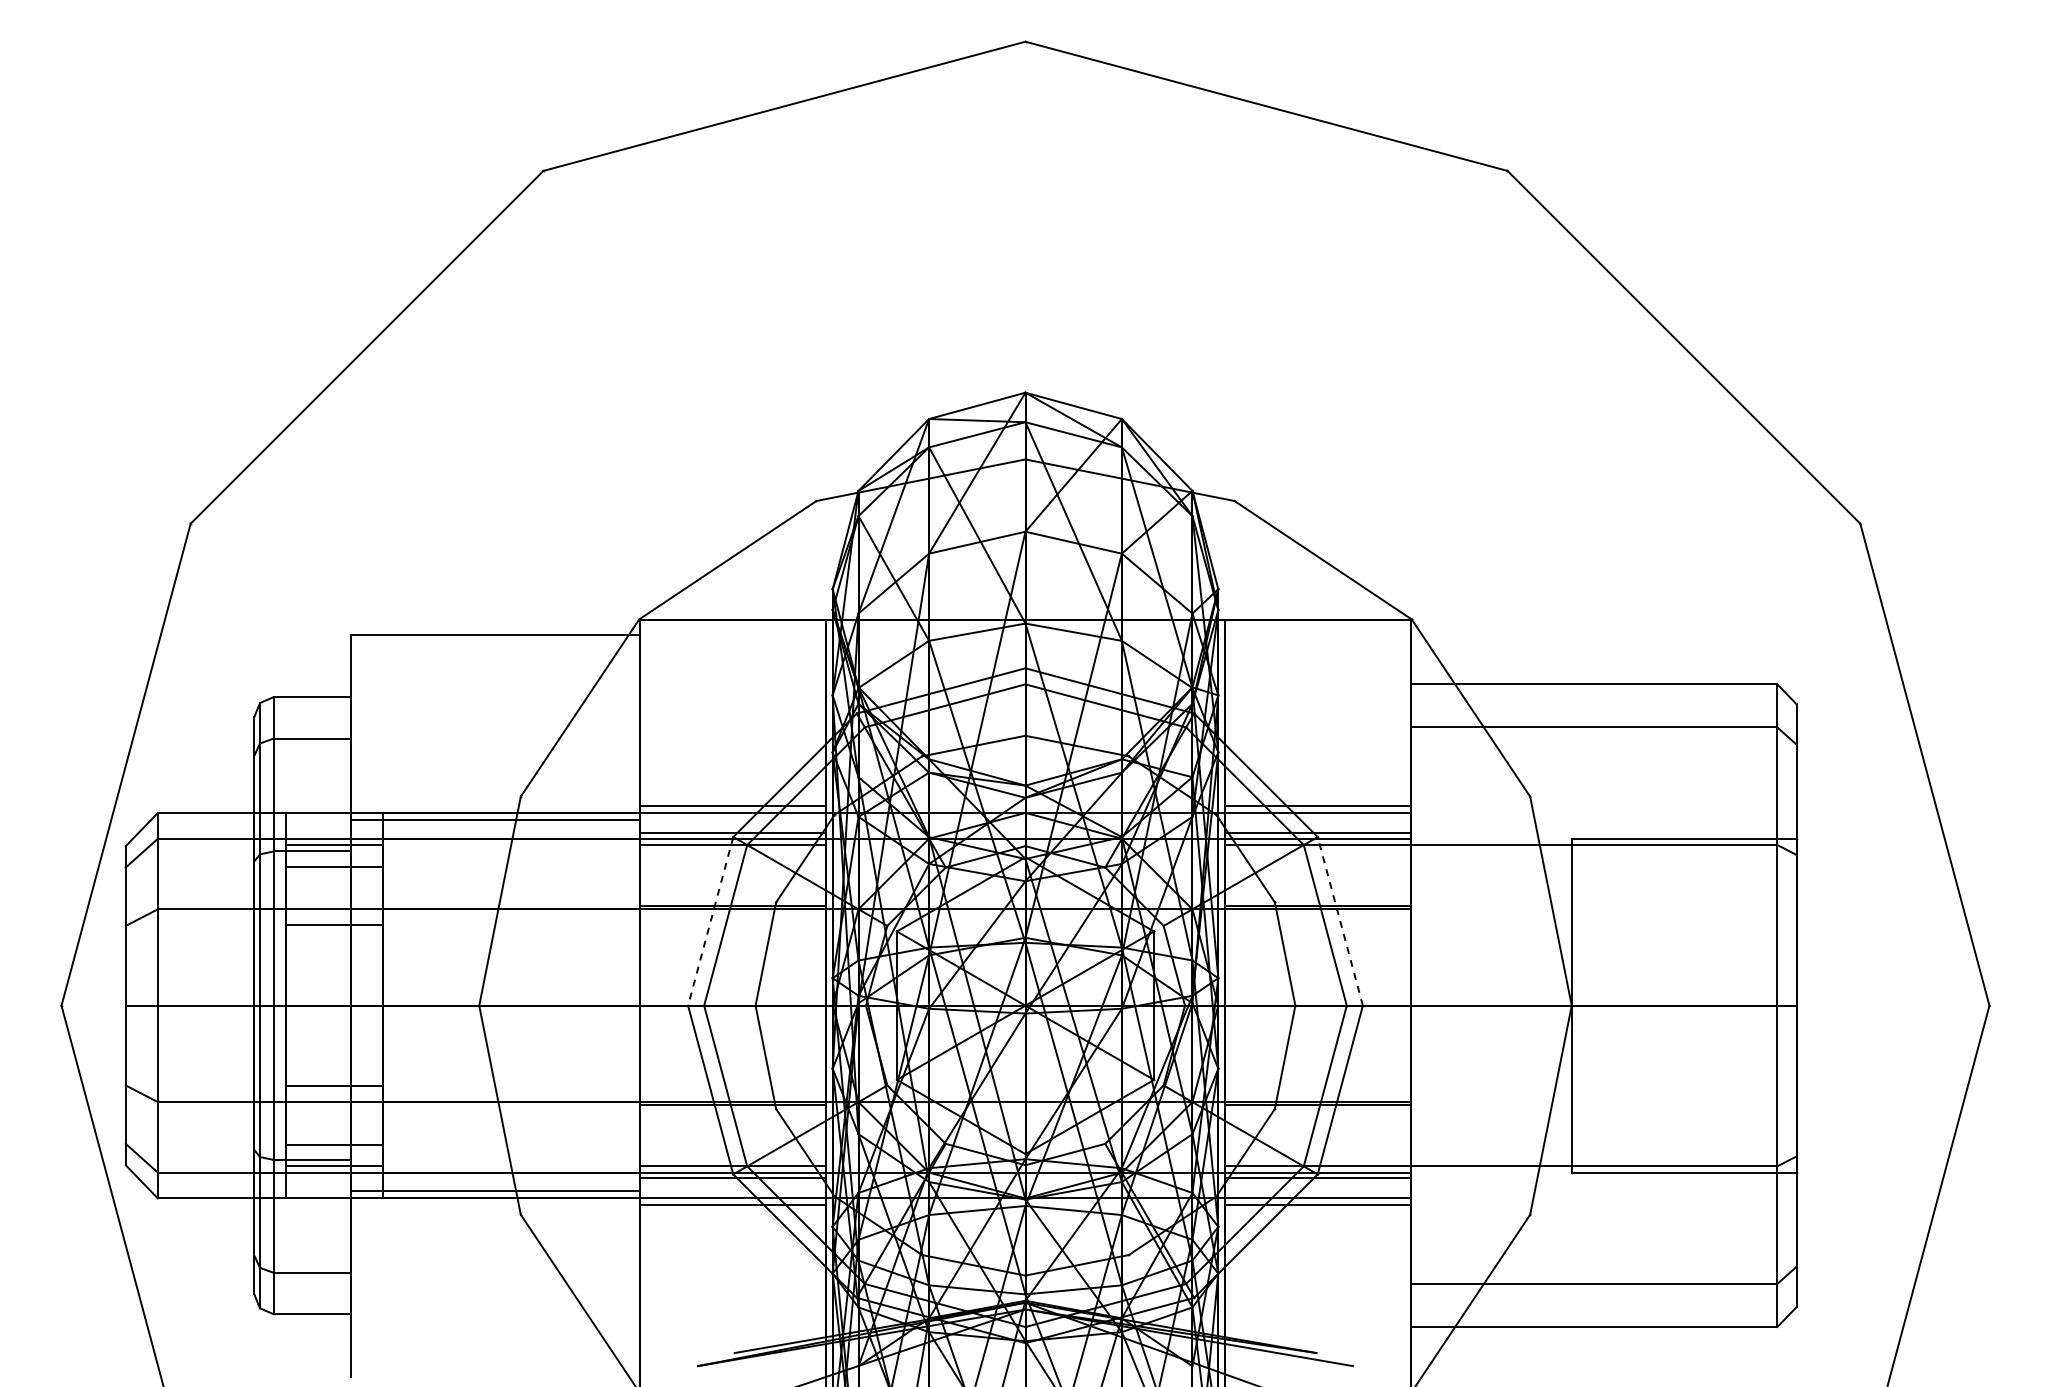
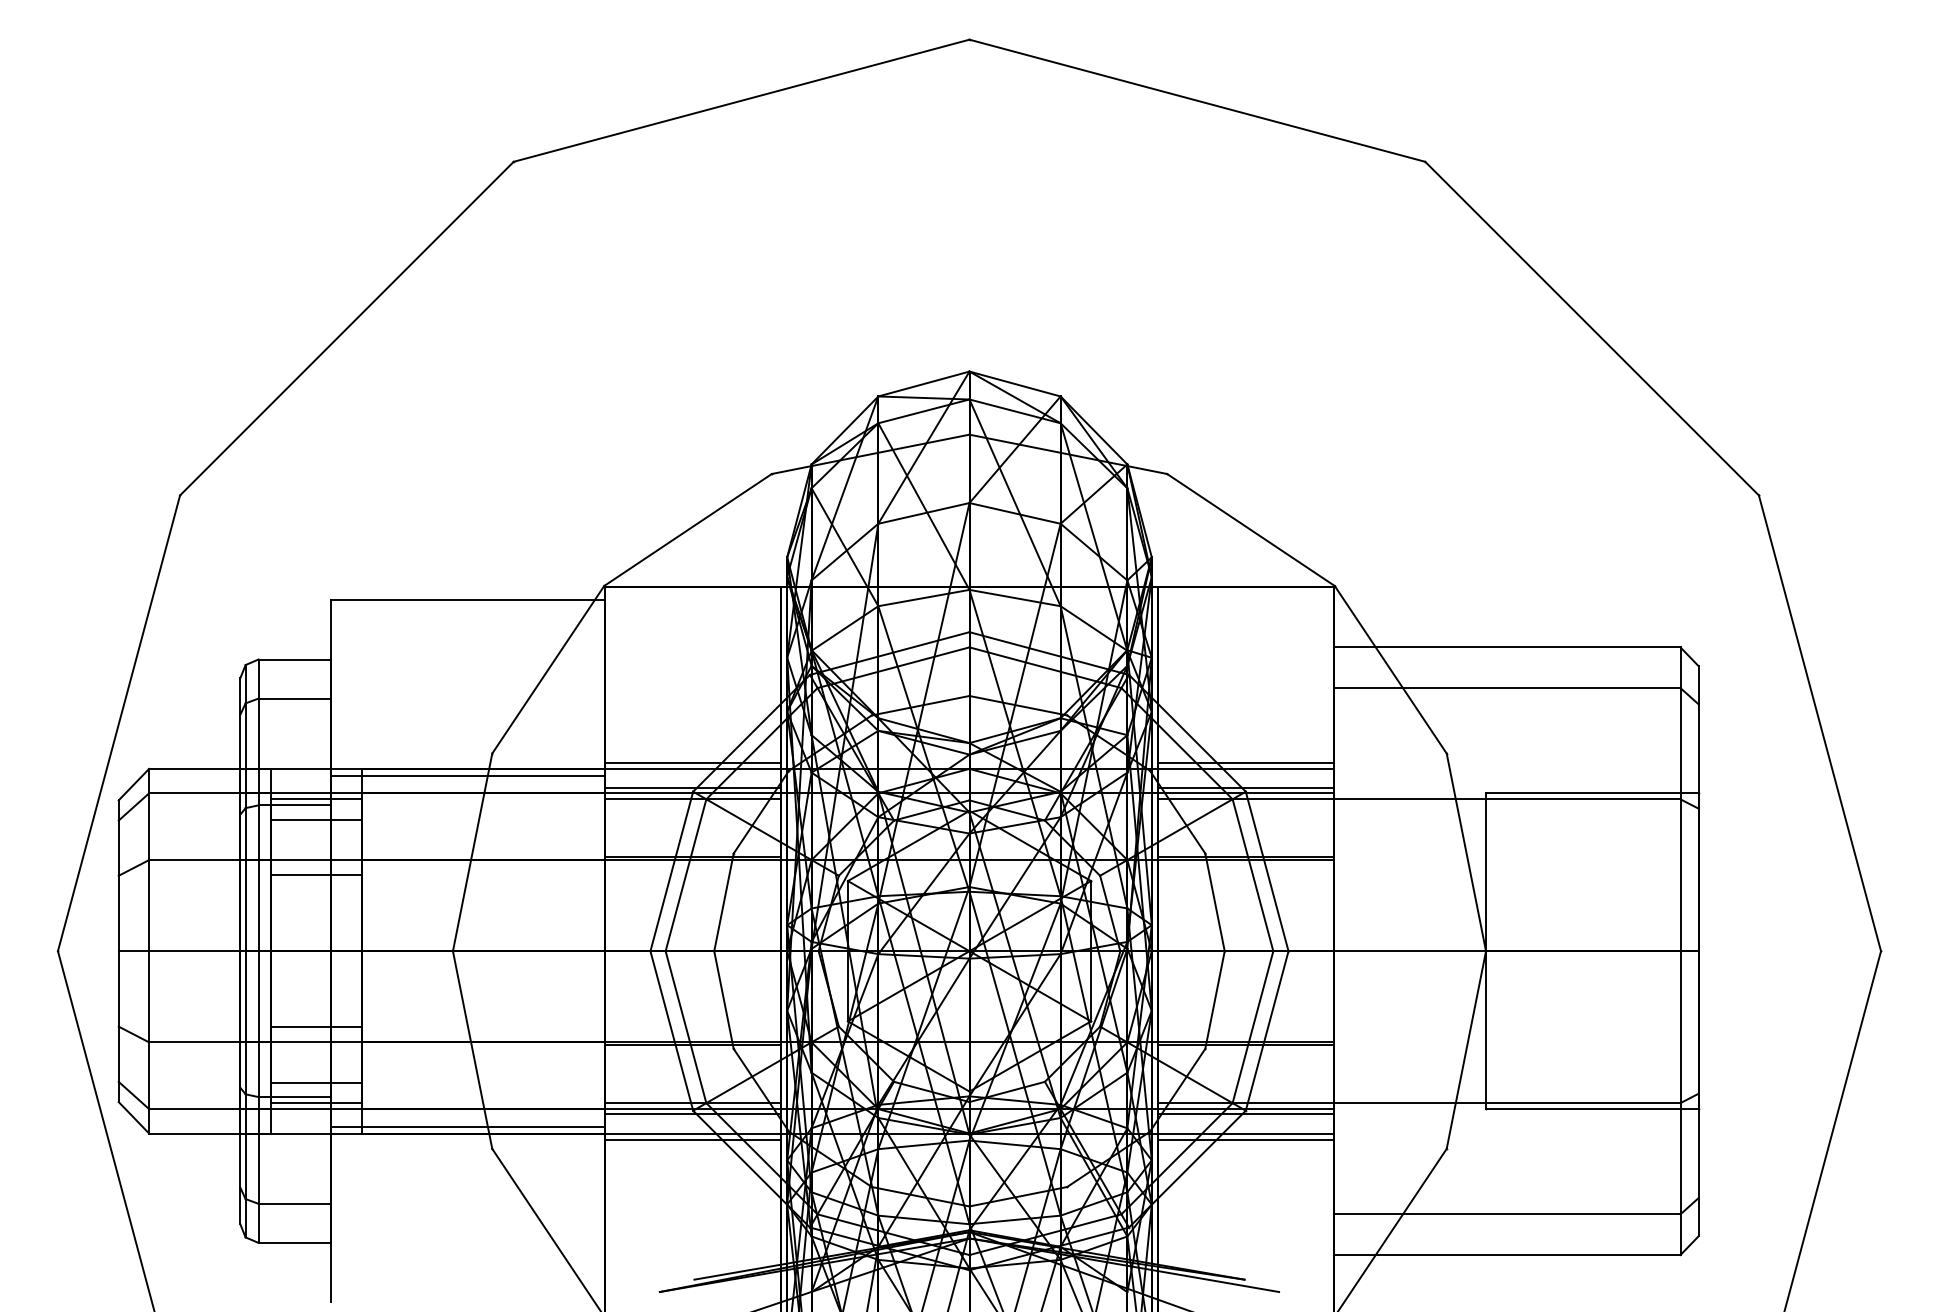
line: (1340, 920) -> (1267, 870), dashed -> solid
line: (710, 921) -> (671, 871), dashed -> solid

